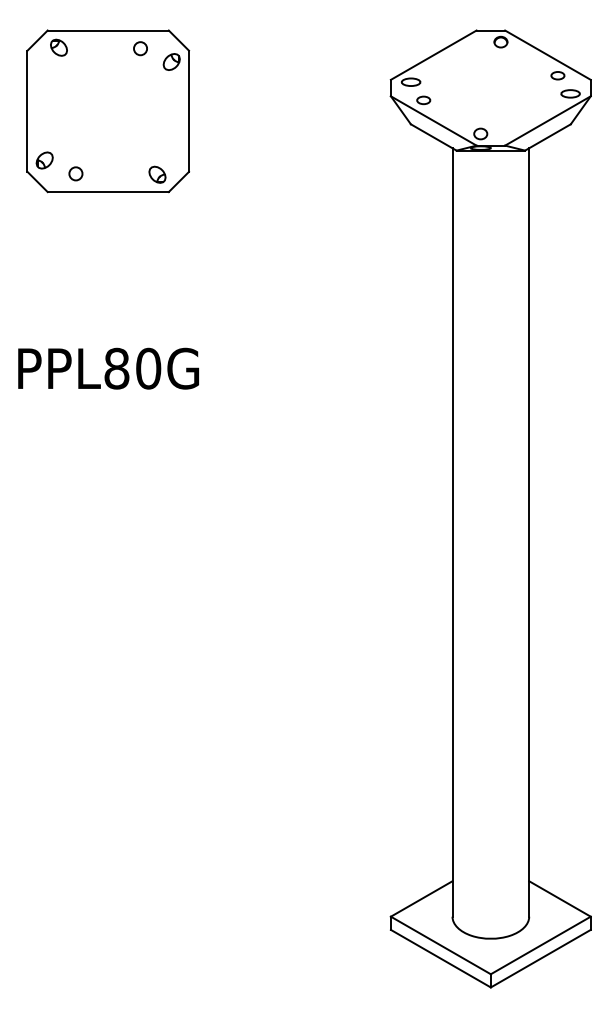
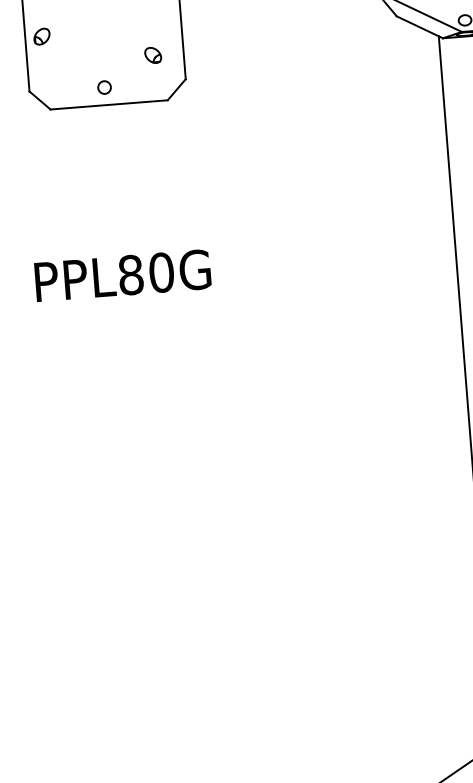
part: (44, 160) -> (41, 36), moved
circle: (75, 173) -> (104, 87), moved
part: (157, 174) -> (153, 55), moved

